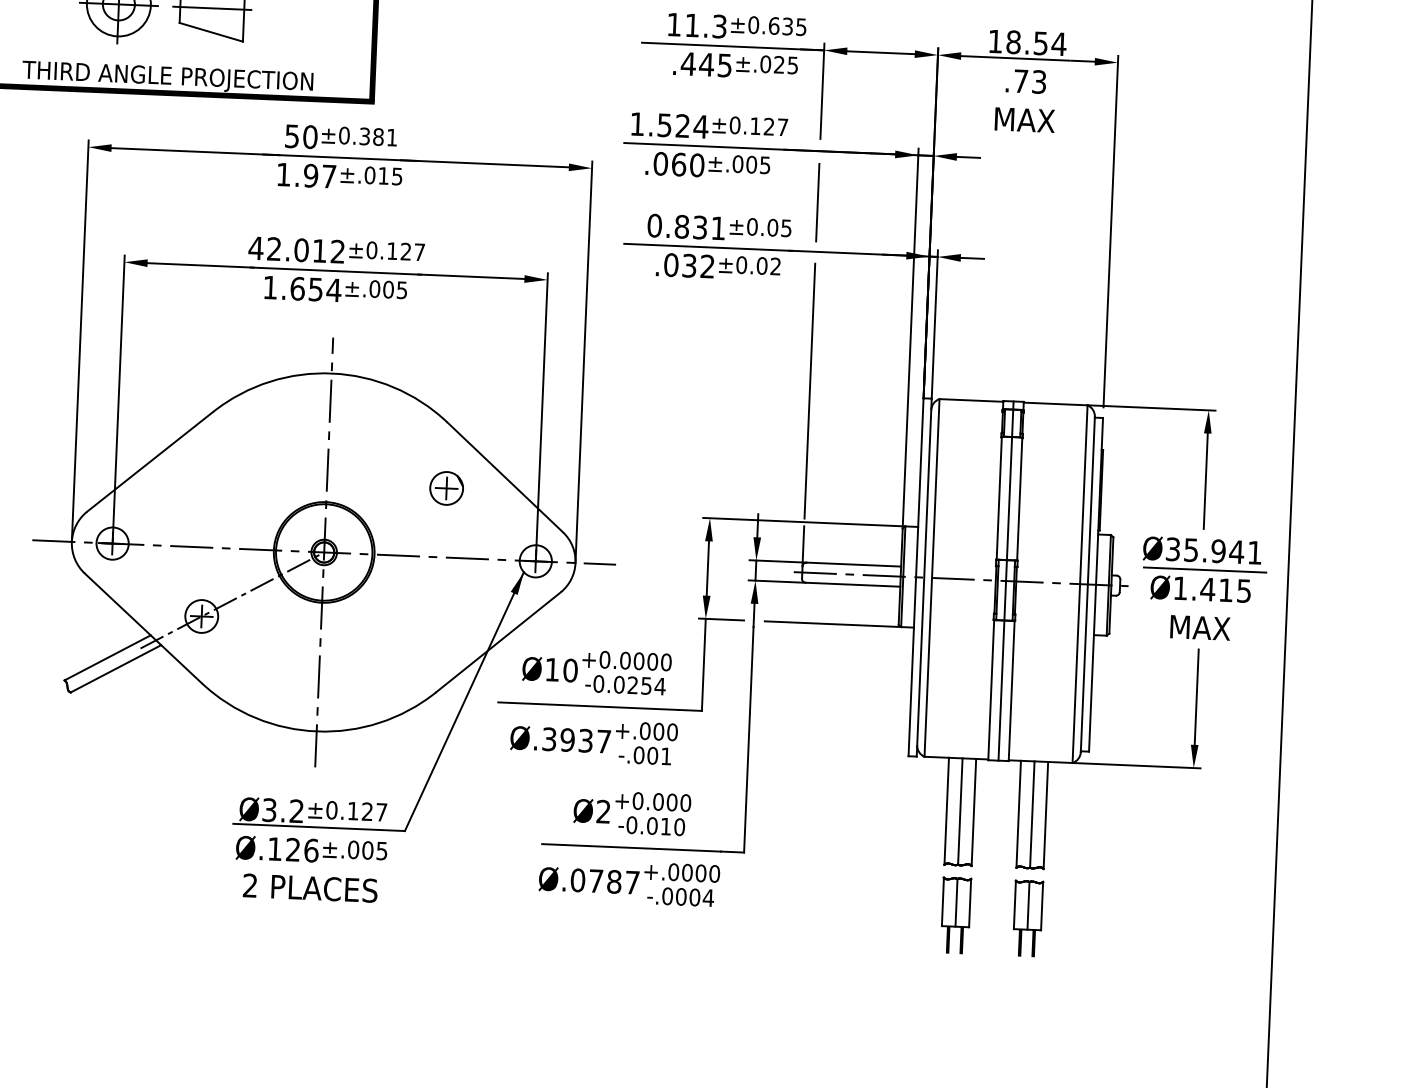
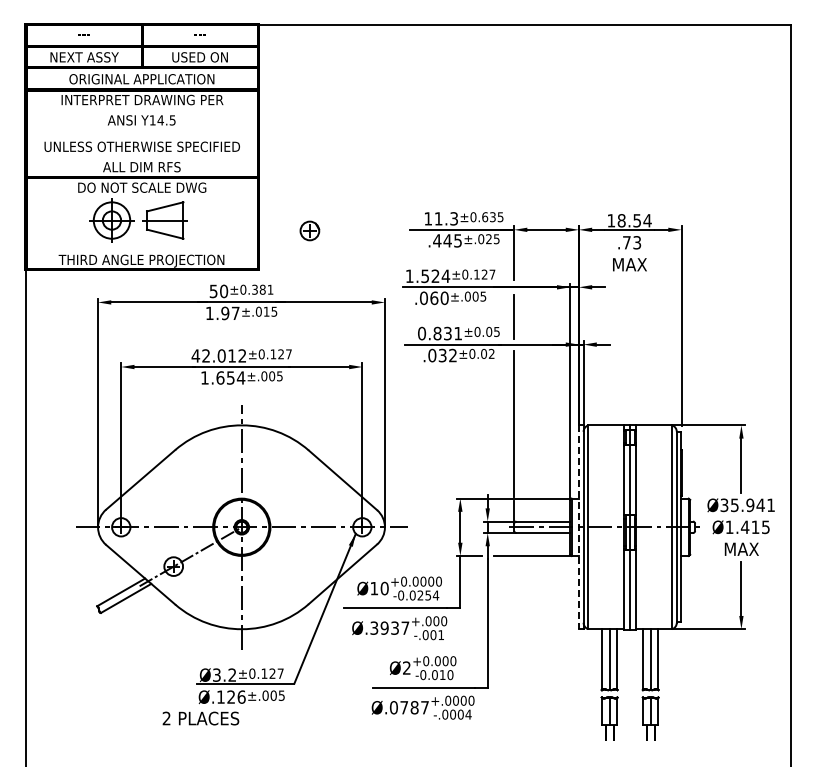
part: (445, 487) -> (309, 230), moved
line: (1203, 570) -> (742, 516), removed
line: (915, 577) -> (578, 527), solid -> dashed
text: (309, 888) -> (200, 718), moved

